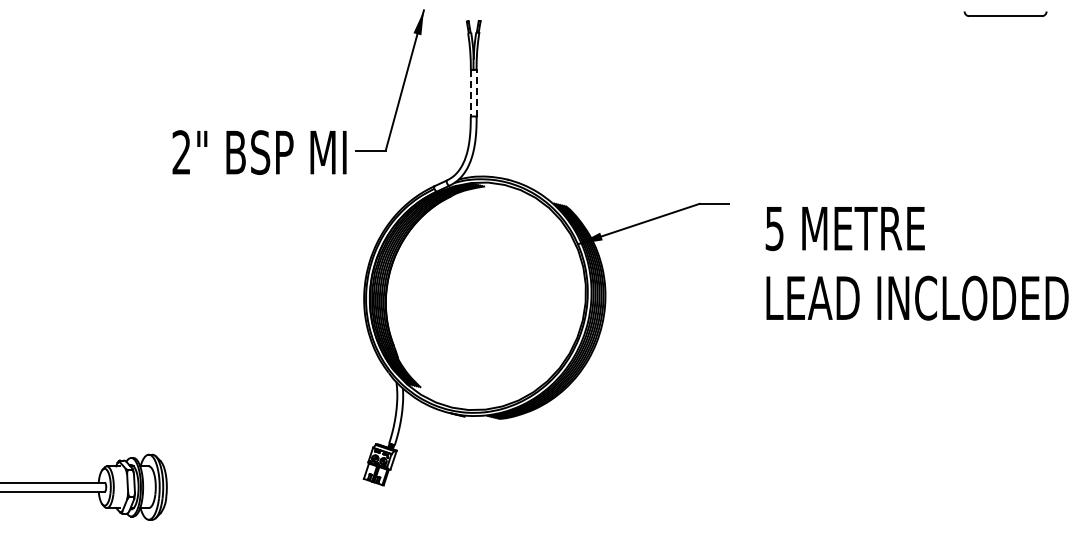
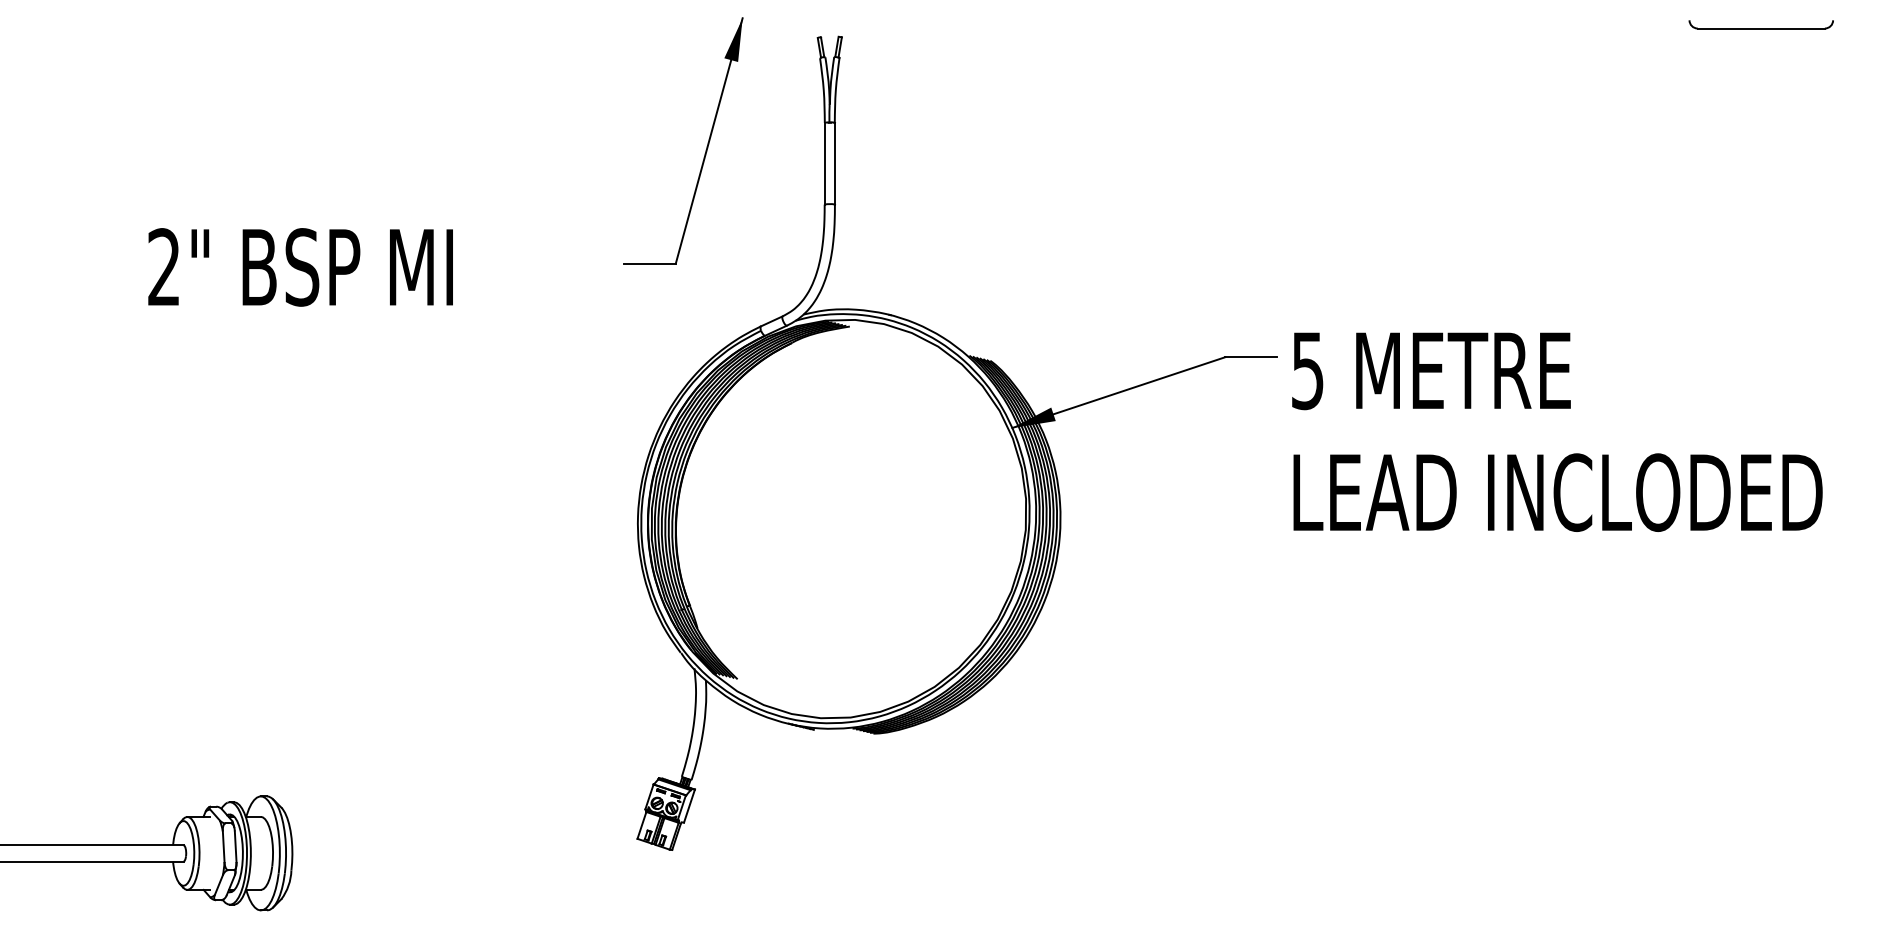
line: (476, 92) -> (834, 162), dashed -> solid
line: (470, 93) -> (824, 163), dashed -> solid
text: (259, 152) -> (300, 267), moved
text: (916, 263) -> (1556, 431), moved

